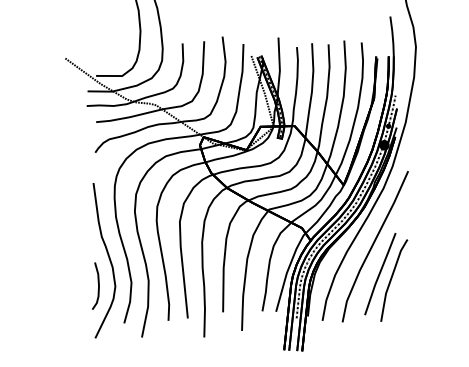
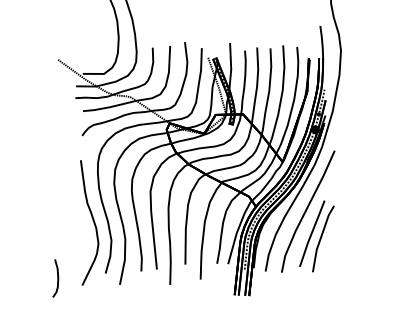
curve: (98, 286) -> (57, 278), moved

